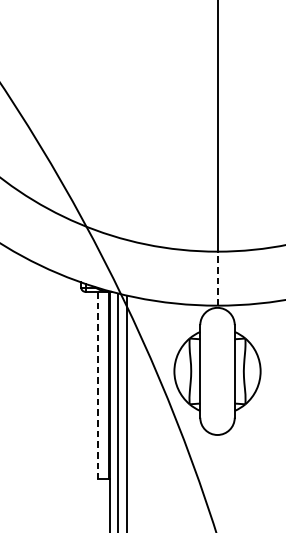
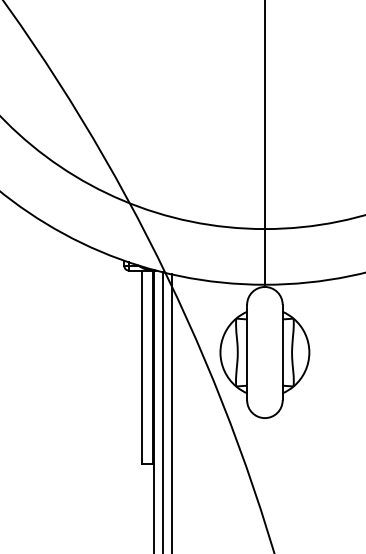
line: (217, 278) -> (264, 256), dashed -> solid
line: (97, 385) -> (141, 367), dashed -> solid

